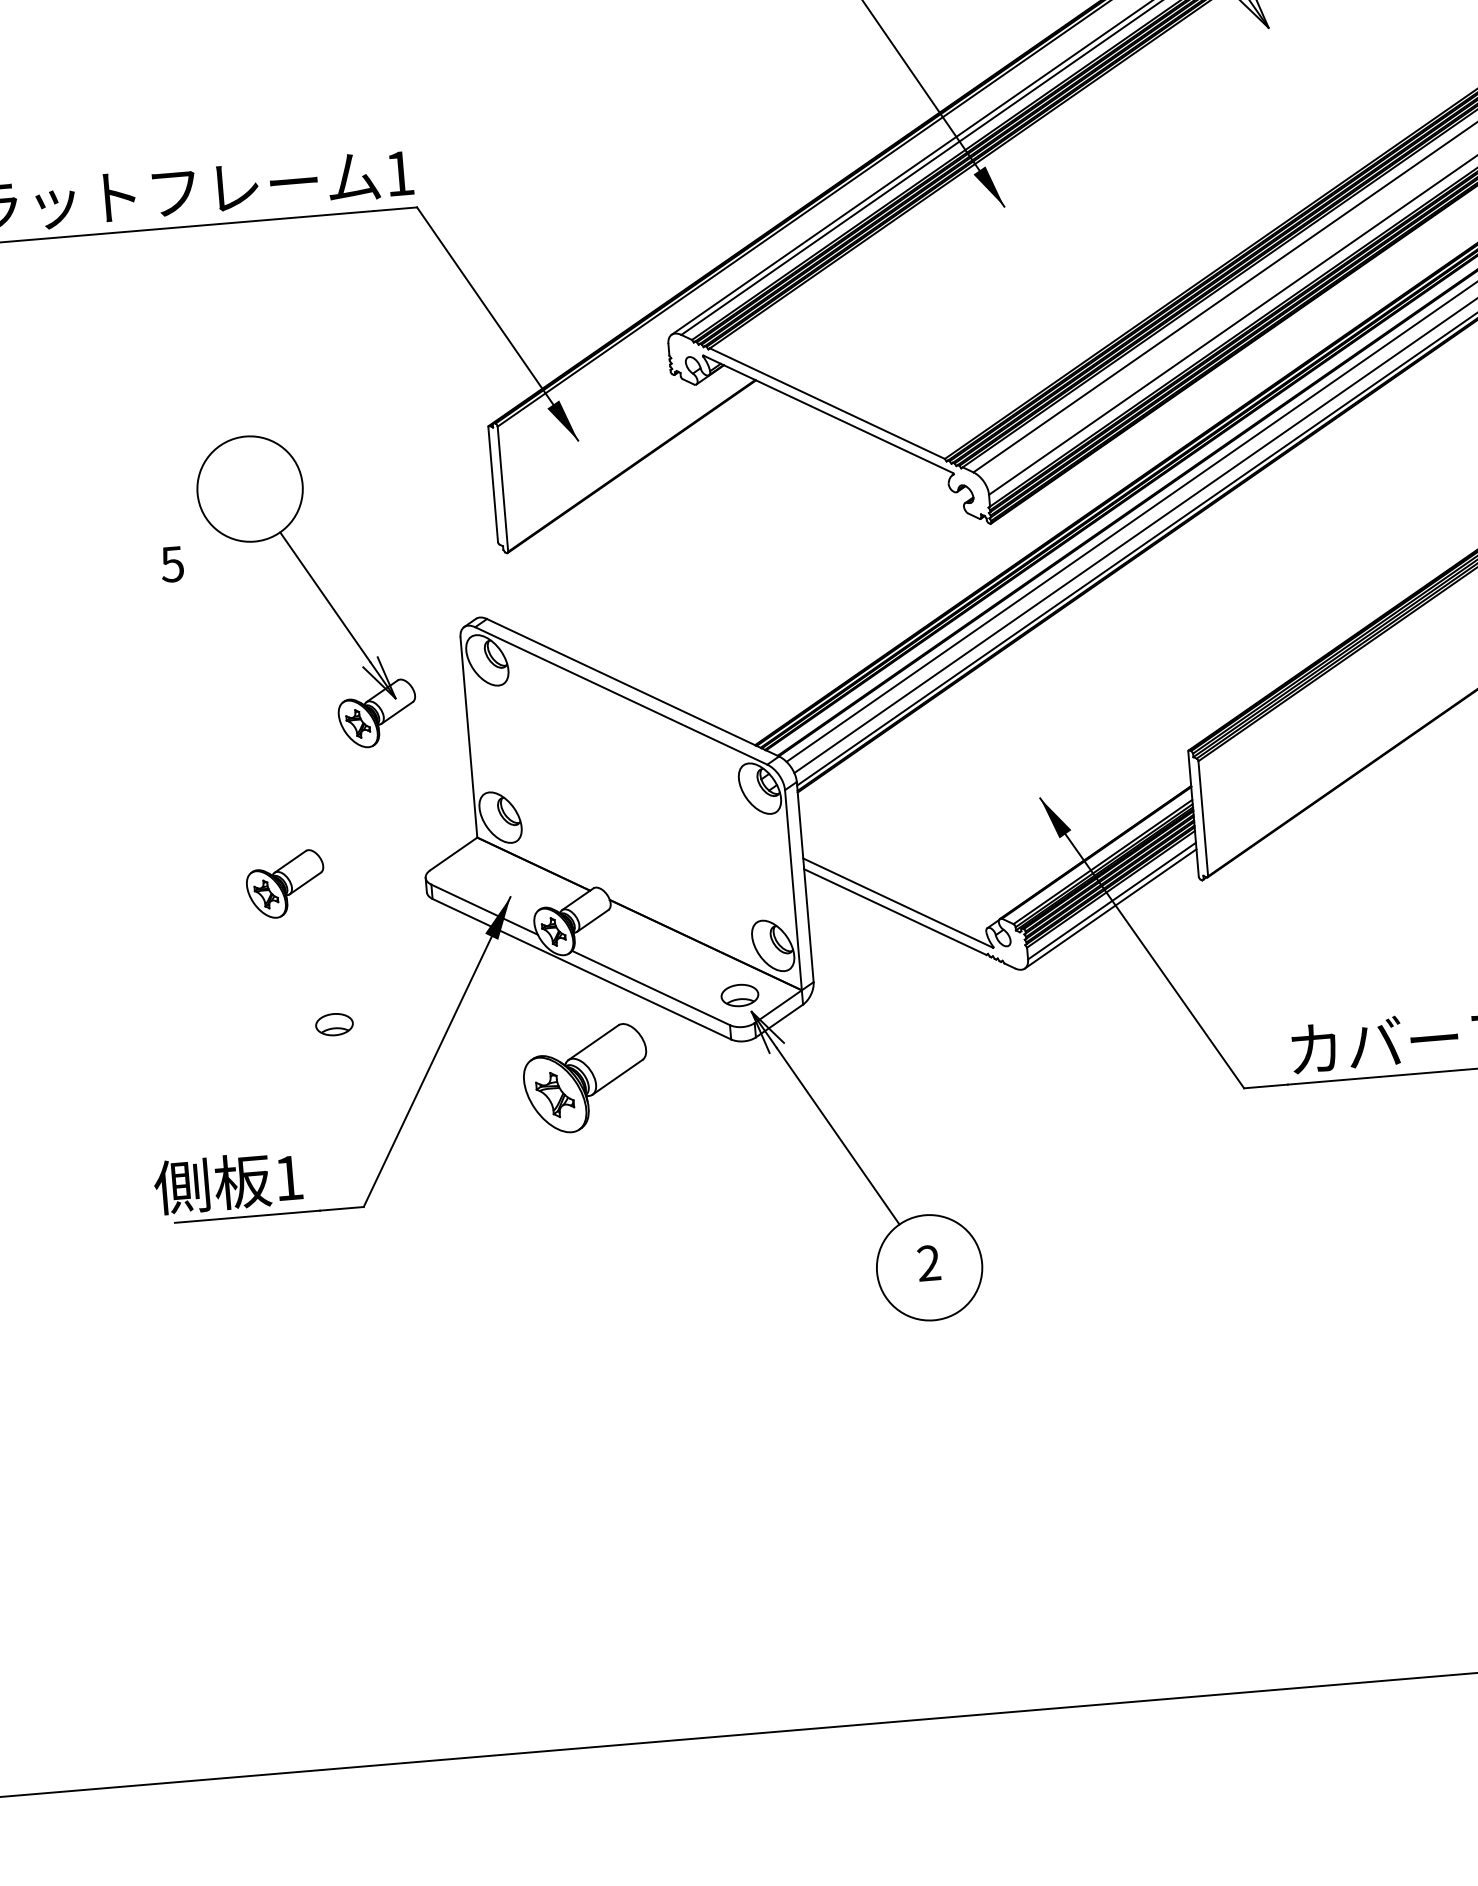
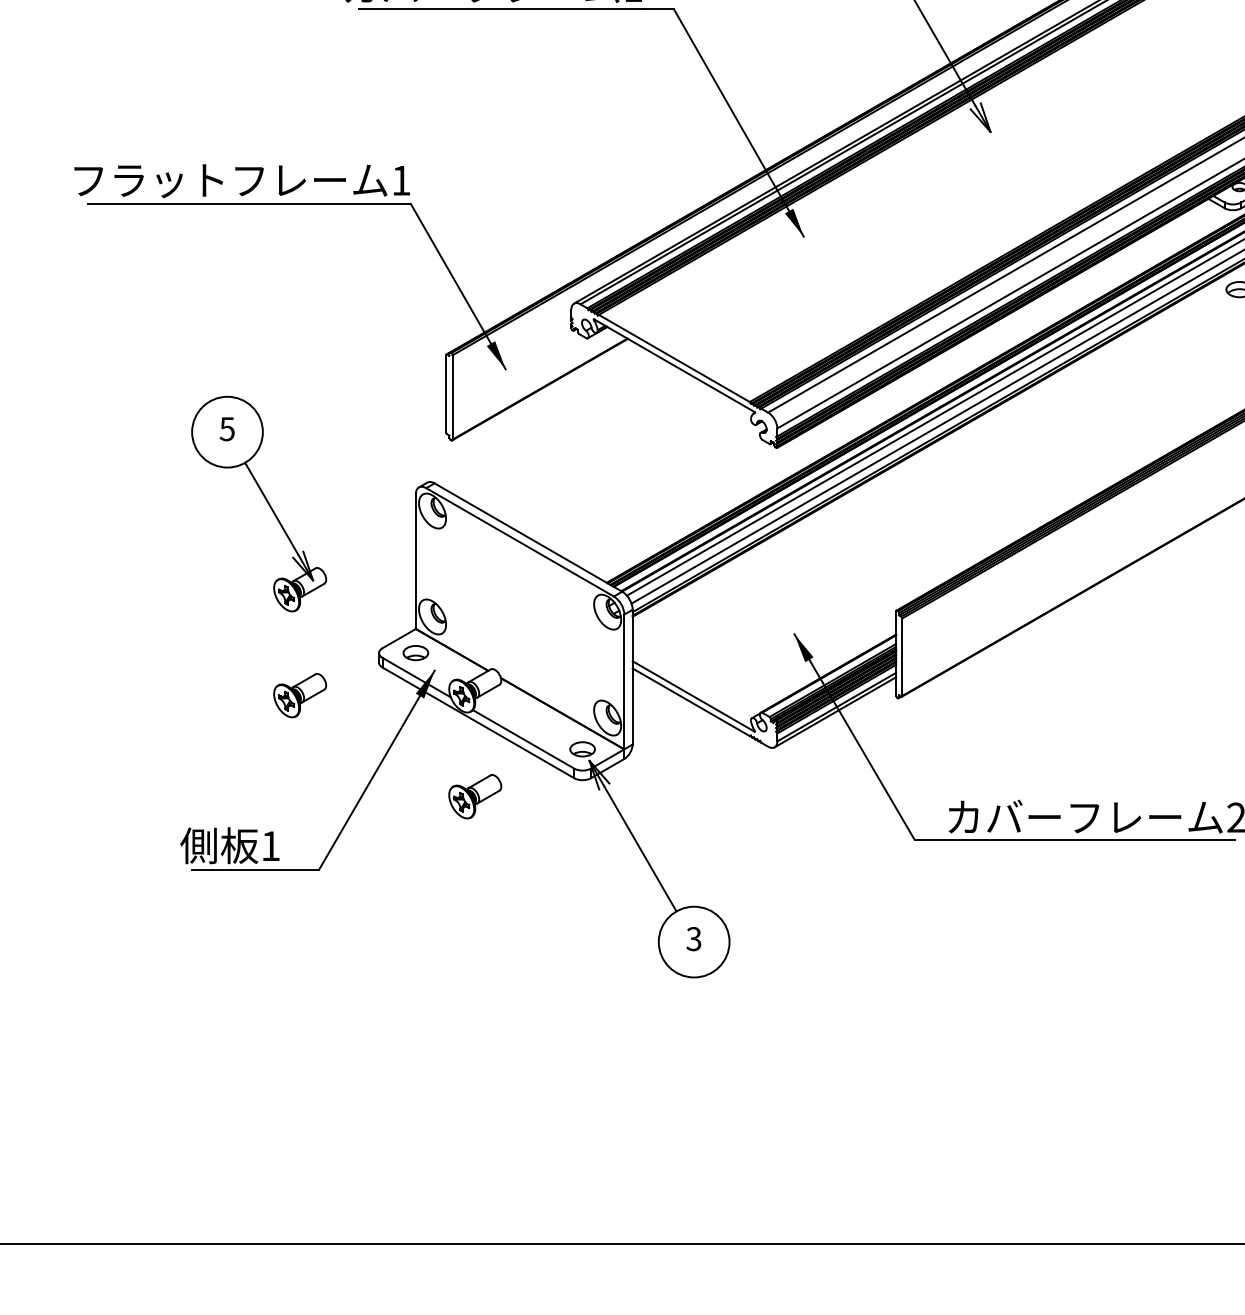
part: (315, 585) -> (265, 500), moved
part: (286, 884) -> (300, 695), moved
part: (334, 1025) -> (415, 653), moved
part: (586, 1078) -> (475, 796), size x0.62
text: (928, 1264) -> (693, 939), 2 -> 3

